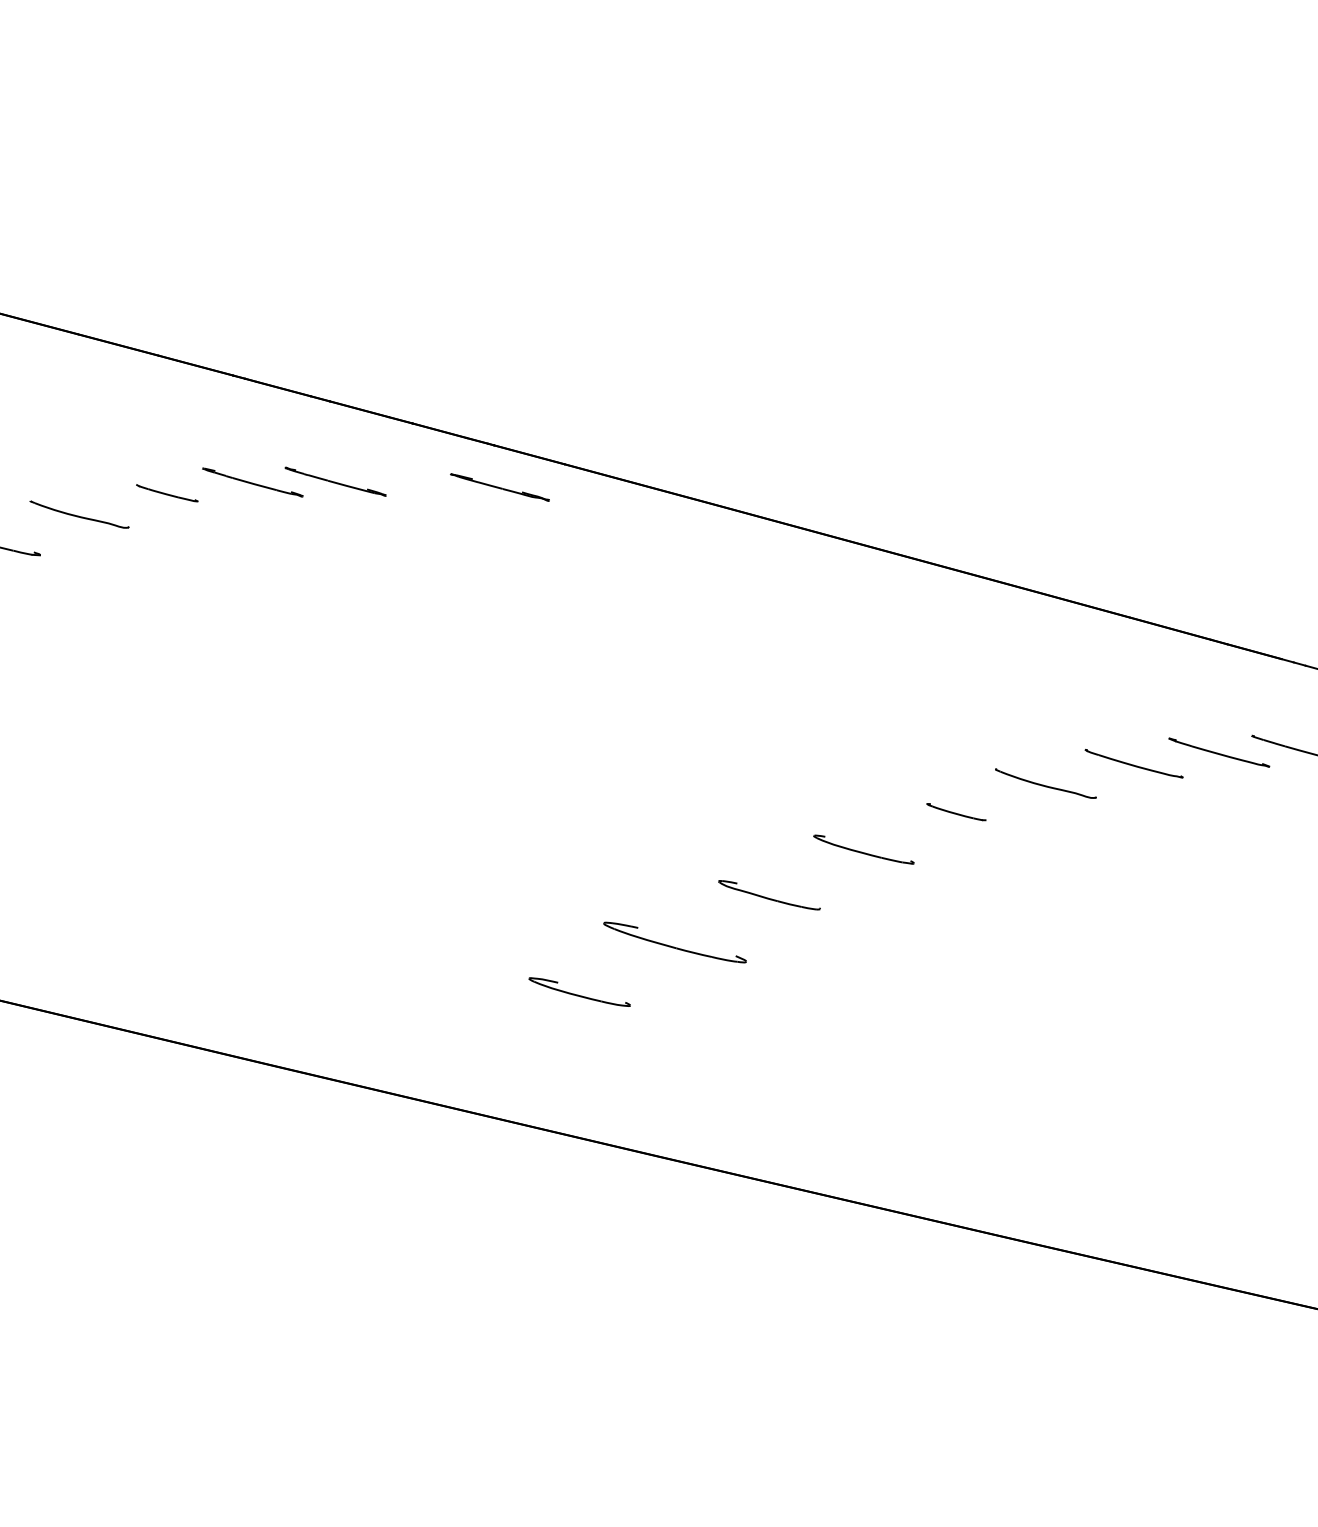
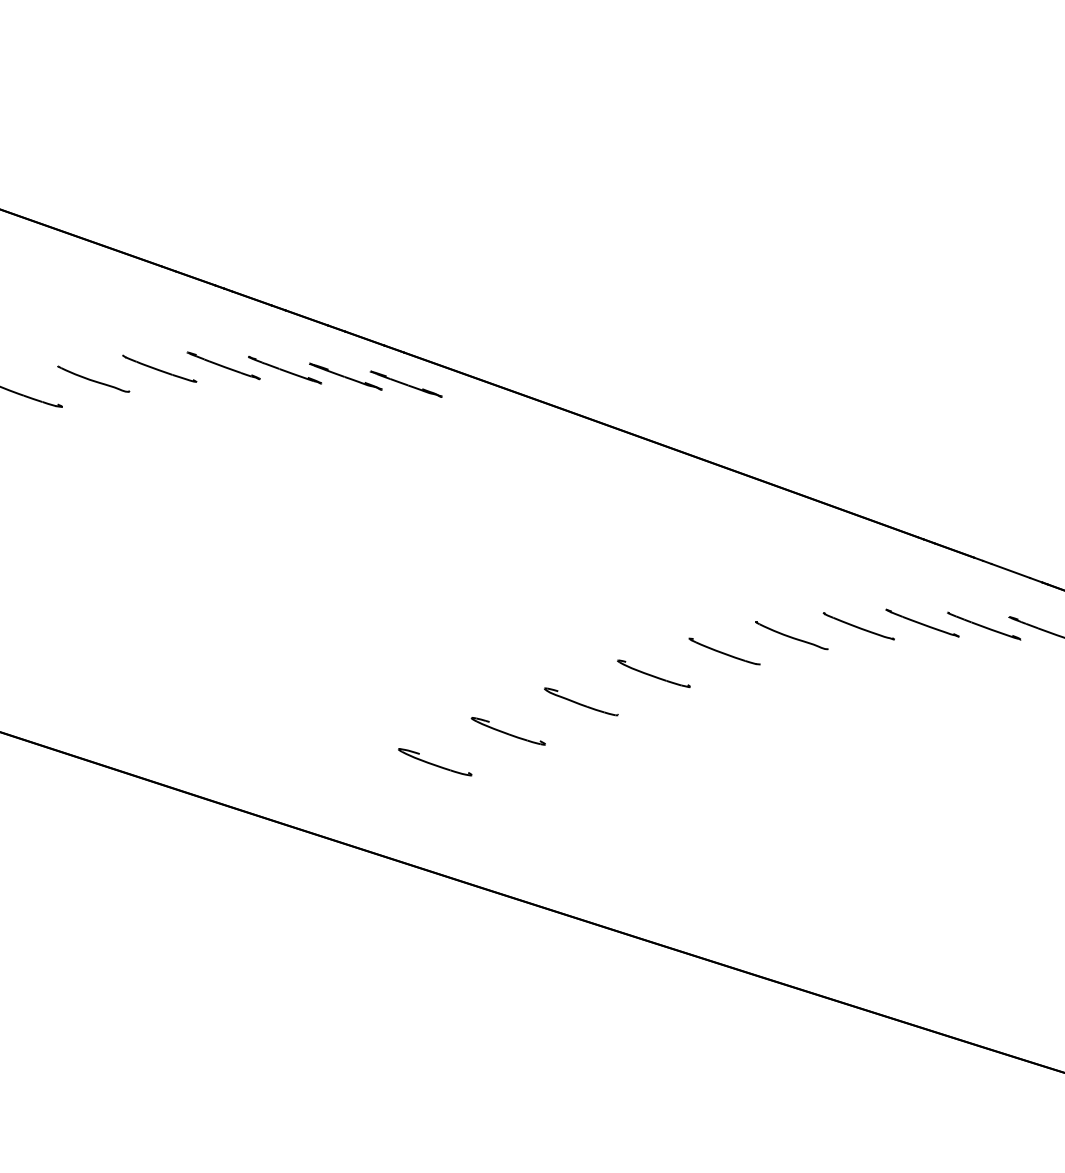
line: (417, 483) -> (345, 376), added
part: (166, 493) -> (159, 368), size x1.67
part: (956, 812) -> (724, 651), size x1.67
part: (673, 943) -> (507, 731), size x0.71

